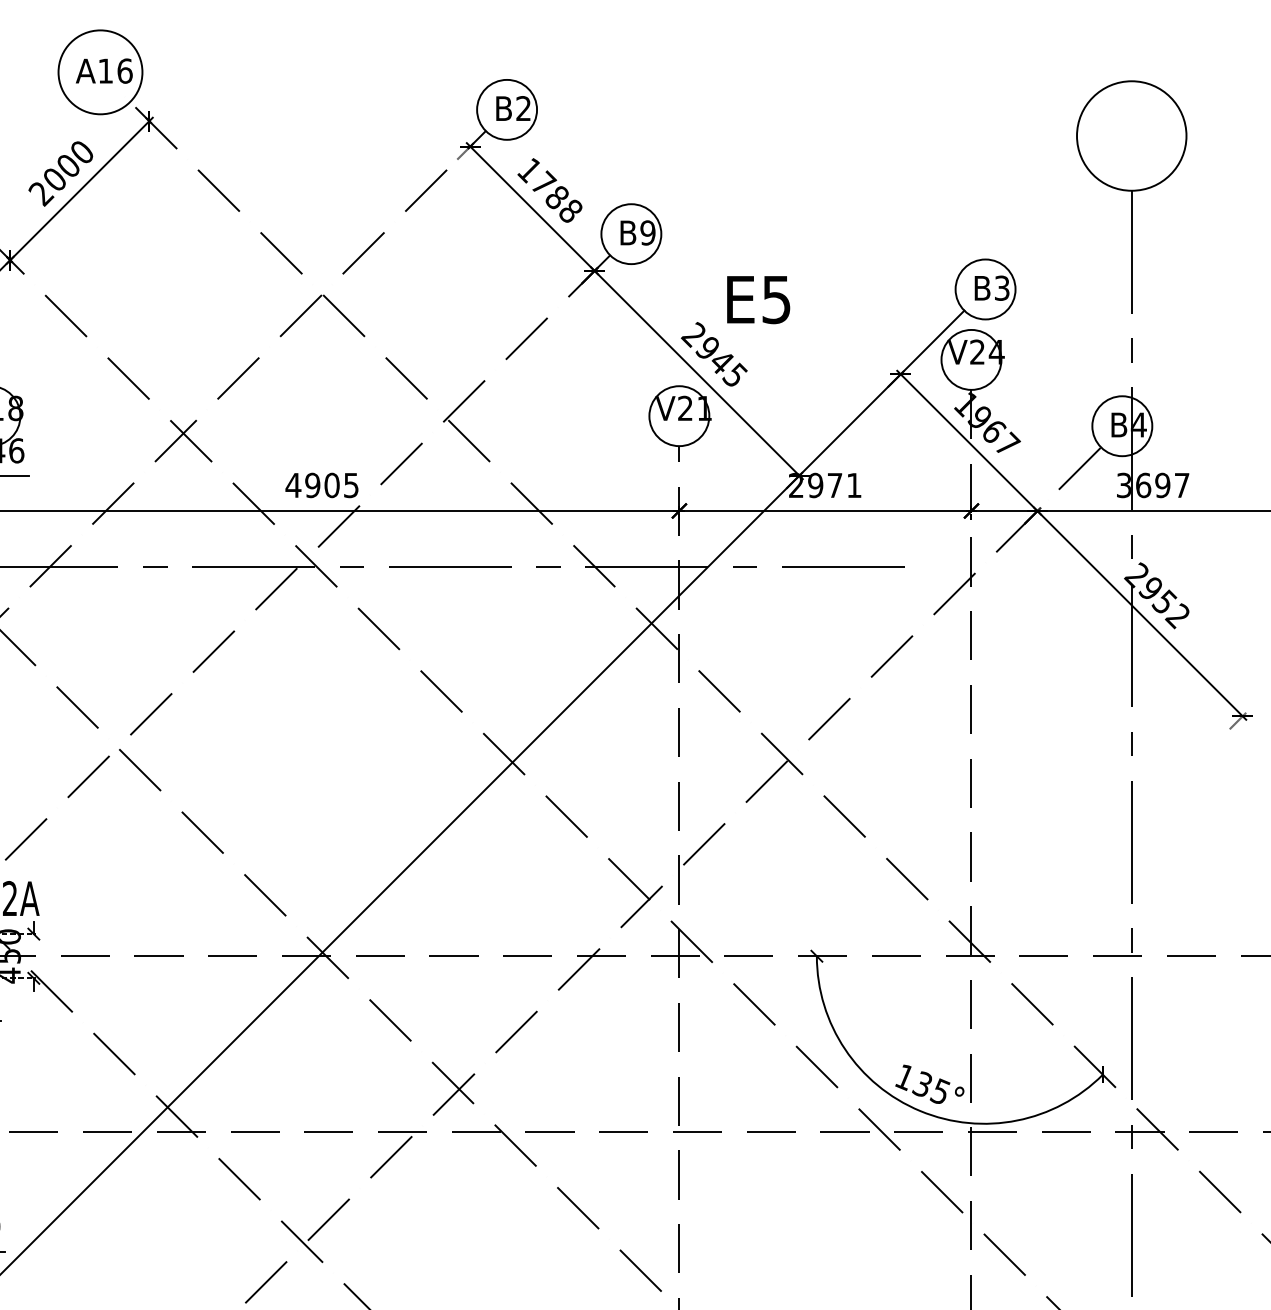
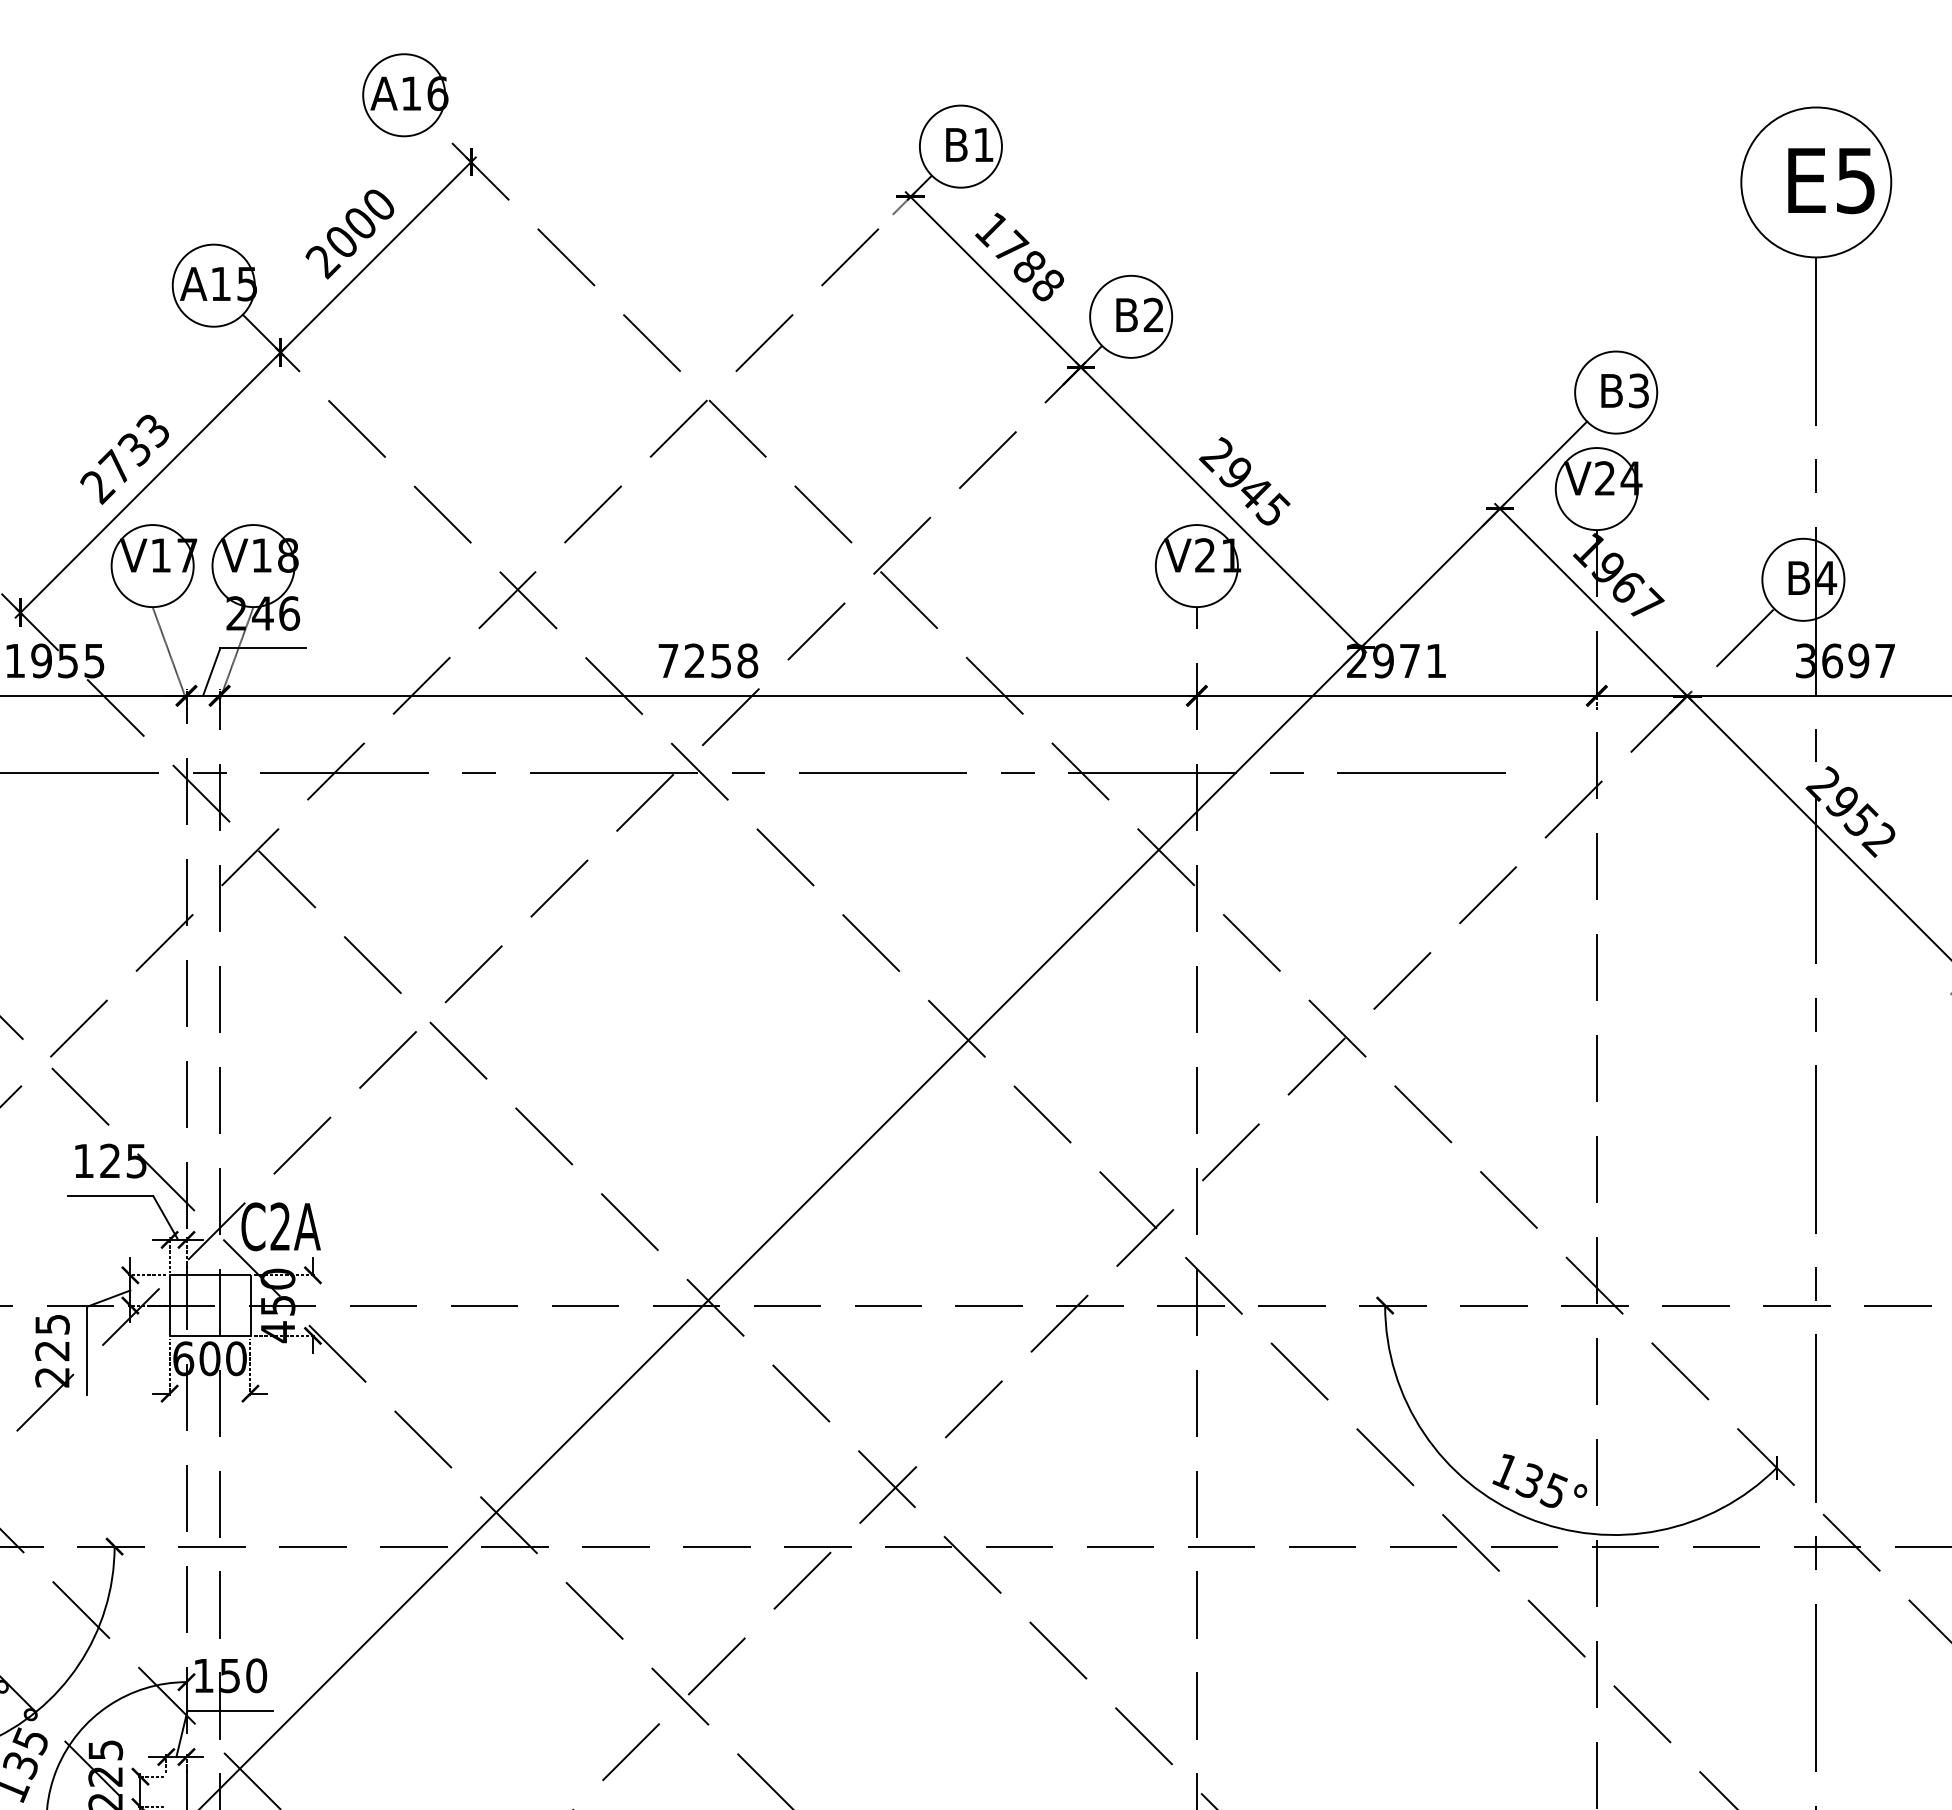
circle: (100, 72) -> (404, 95), size x0.71
text: (523, 108) -> (983, 144), B2 -> B1
text: (647, 232) -> (1153, 314), B9 -> B2
text: (758, 300) -> (1831, 181), moved
text: (321, 485) -> (707, 660), 4905 -> 7258

